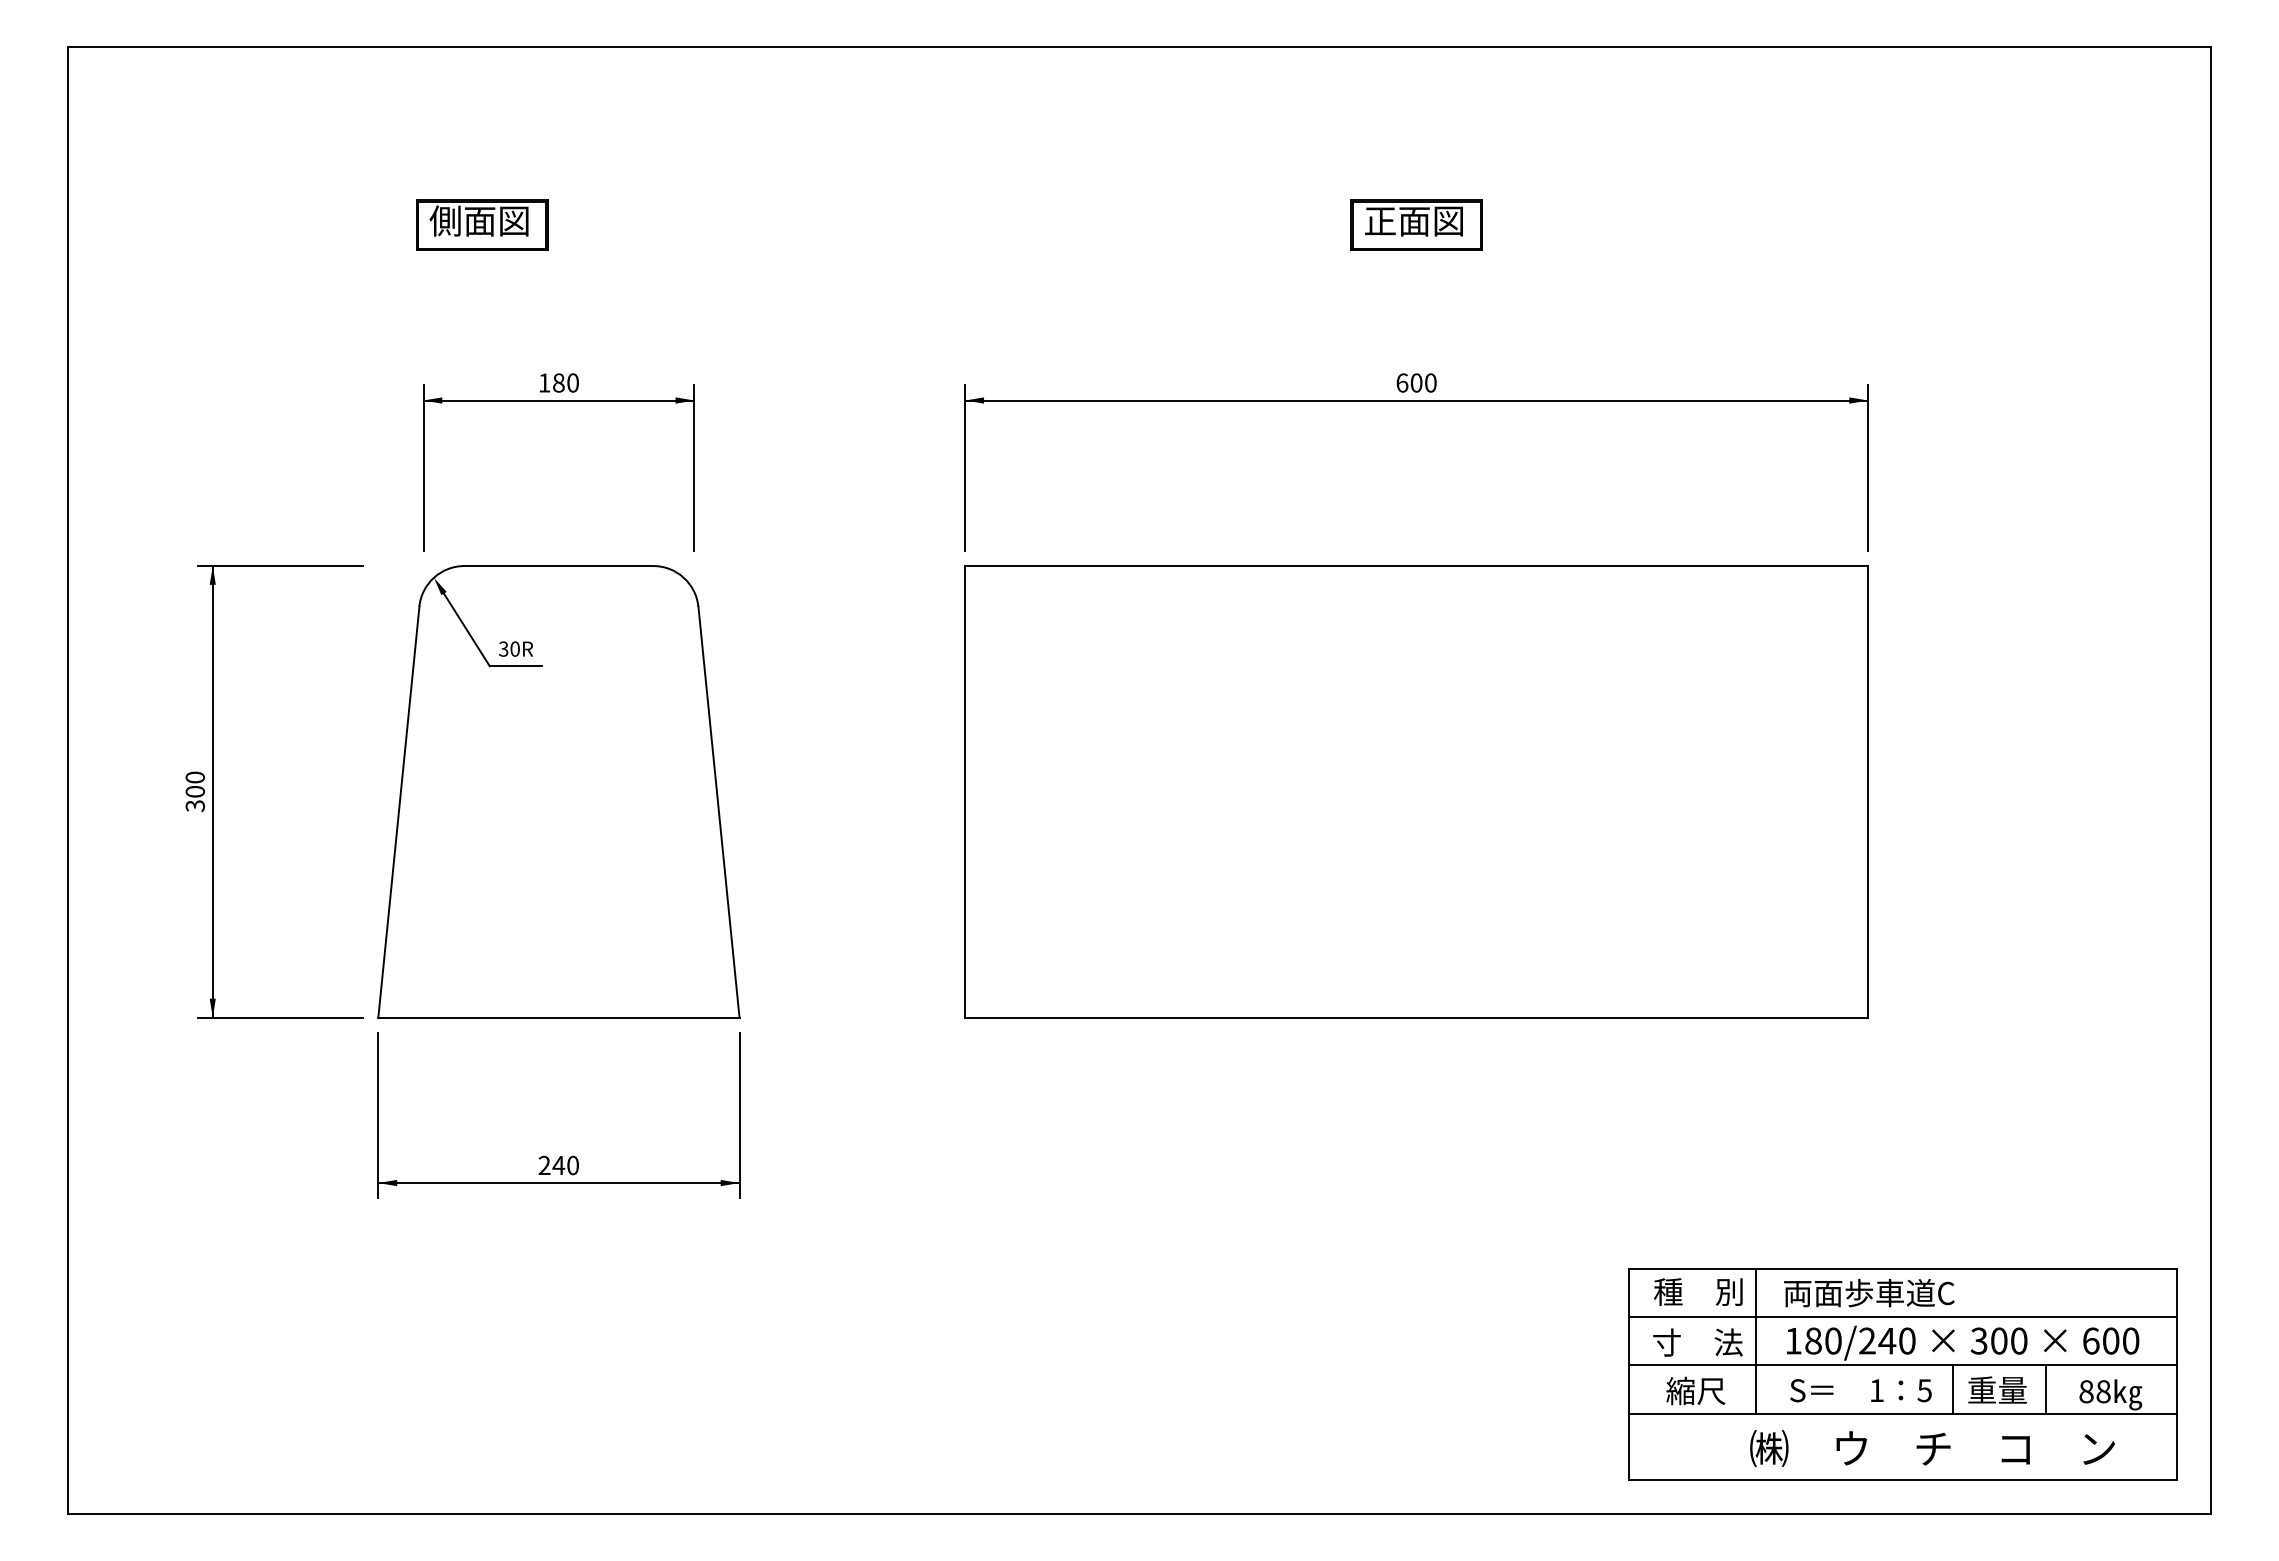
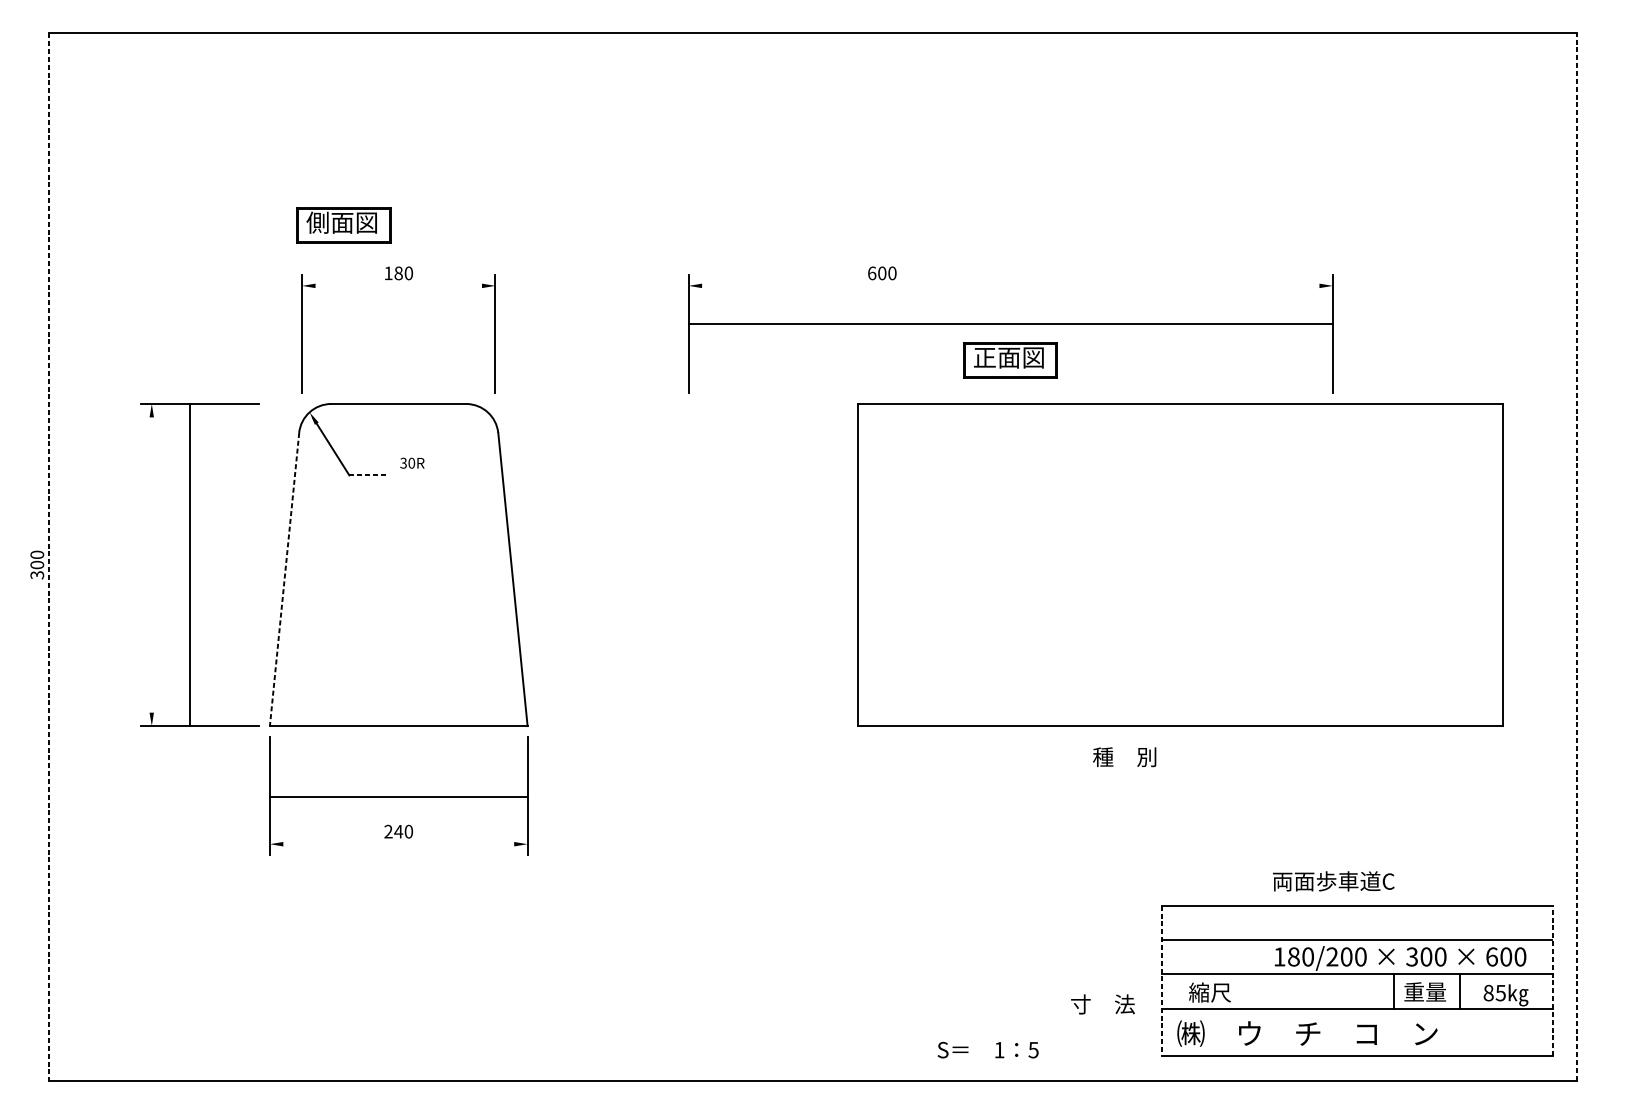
part: (482, 224) -> (344, 225), moved
part: (1416, 224) -> (1010, 360), moved
text: (1416, 382) -> (882, 273), moved
line: (558, 400) -> (398, 285), removed
line: (1416, 400) -> (1010, 324), moved
text: (516, 648) -> (412, 462), moved
line: (516, 666) -> (368, 475), solid -> dashed
line: (68, 780) -> (48, 557), solid -> dashed
line: (2210, 780) -> (1577, 557), solid -> dashed
text: (194, 791) -> (36, 564), moved
line: (212, 791) -> (189, 564), moved
part: (1416, 791) -> (1180, 564), moved
line: (398, 812) -> (284, 579), solid -> dashed
line: (558, 1183) -> (398, 797), moved
text: (1698, 1291) -> (1124, 756), moved
text: (1869, 1293) -> (1333, 881), moved
text: (1887, 1340) -> (1346, 956), 180/240 -> 180/200
line: (1755, 1341) -> (1252, 957), removed
text: (1697, 1342) -> (1102, 1004), moved
line: (2177, 1374) -> (1553, 980), solid -> dashed
line: (1629, 1375) -> (1162, 981), solid -> dashed
text: (1860, 1390) -> (987, 1050), moved
text: (2103, 1391) -> (1500, 992), 88 -> 85
text: (1932, 1448) -> (1307, 1033), moved

